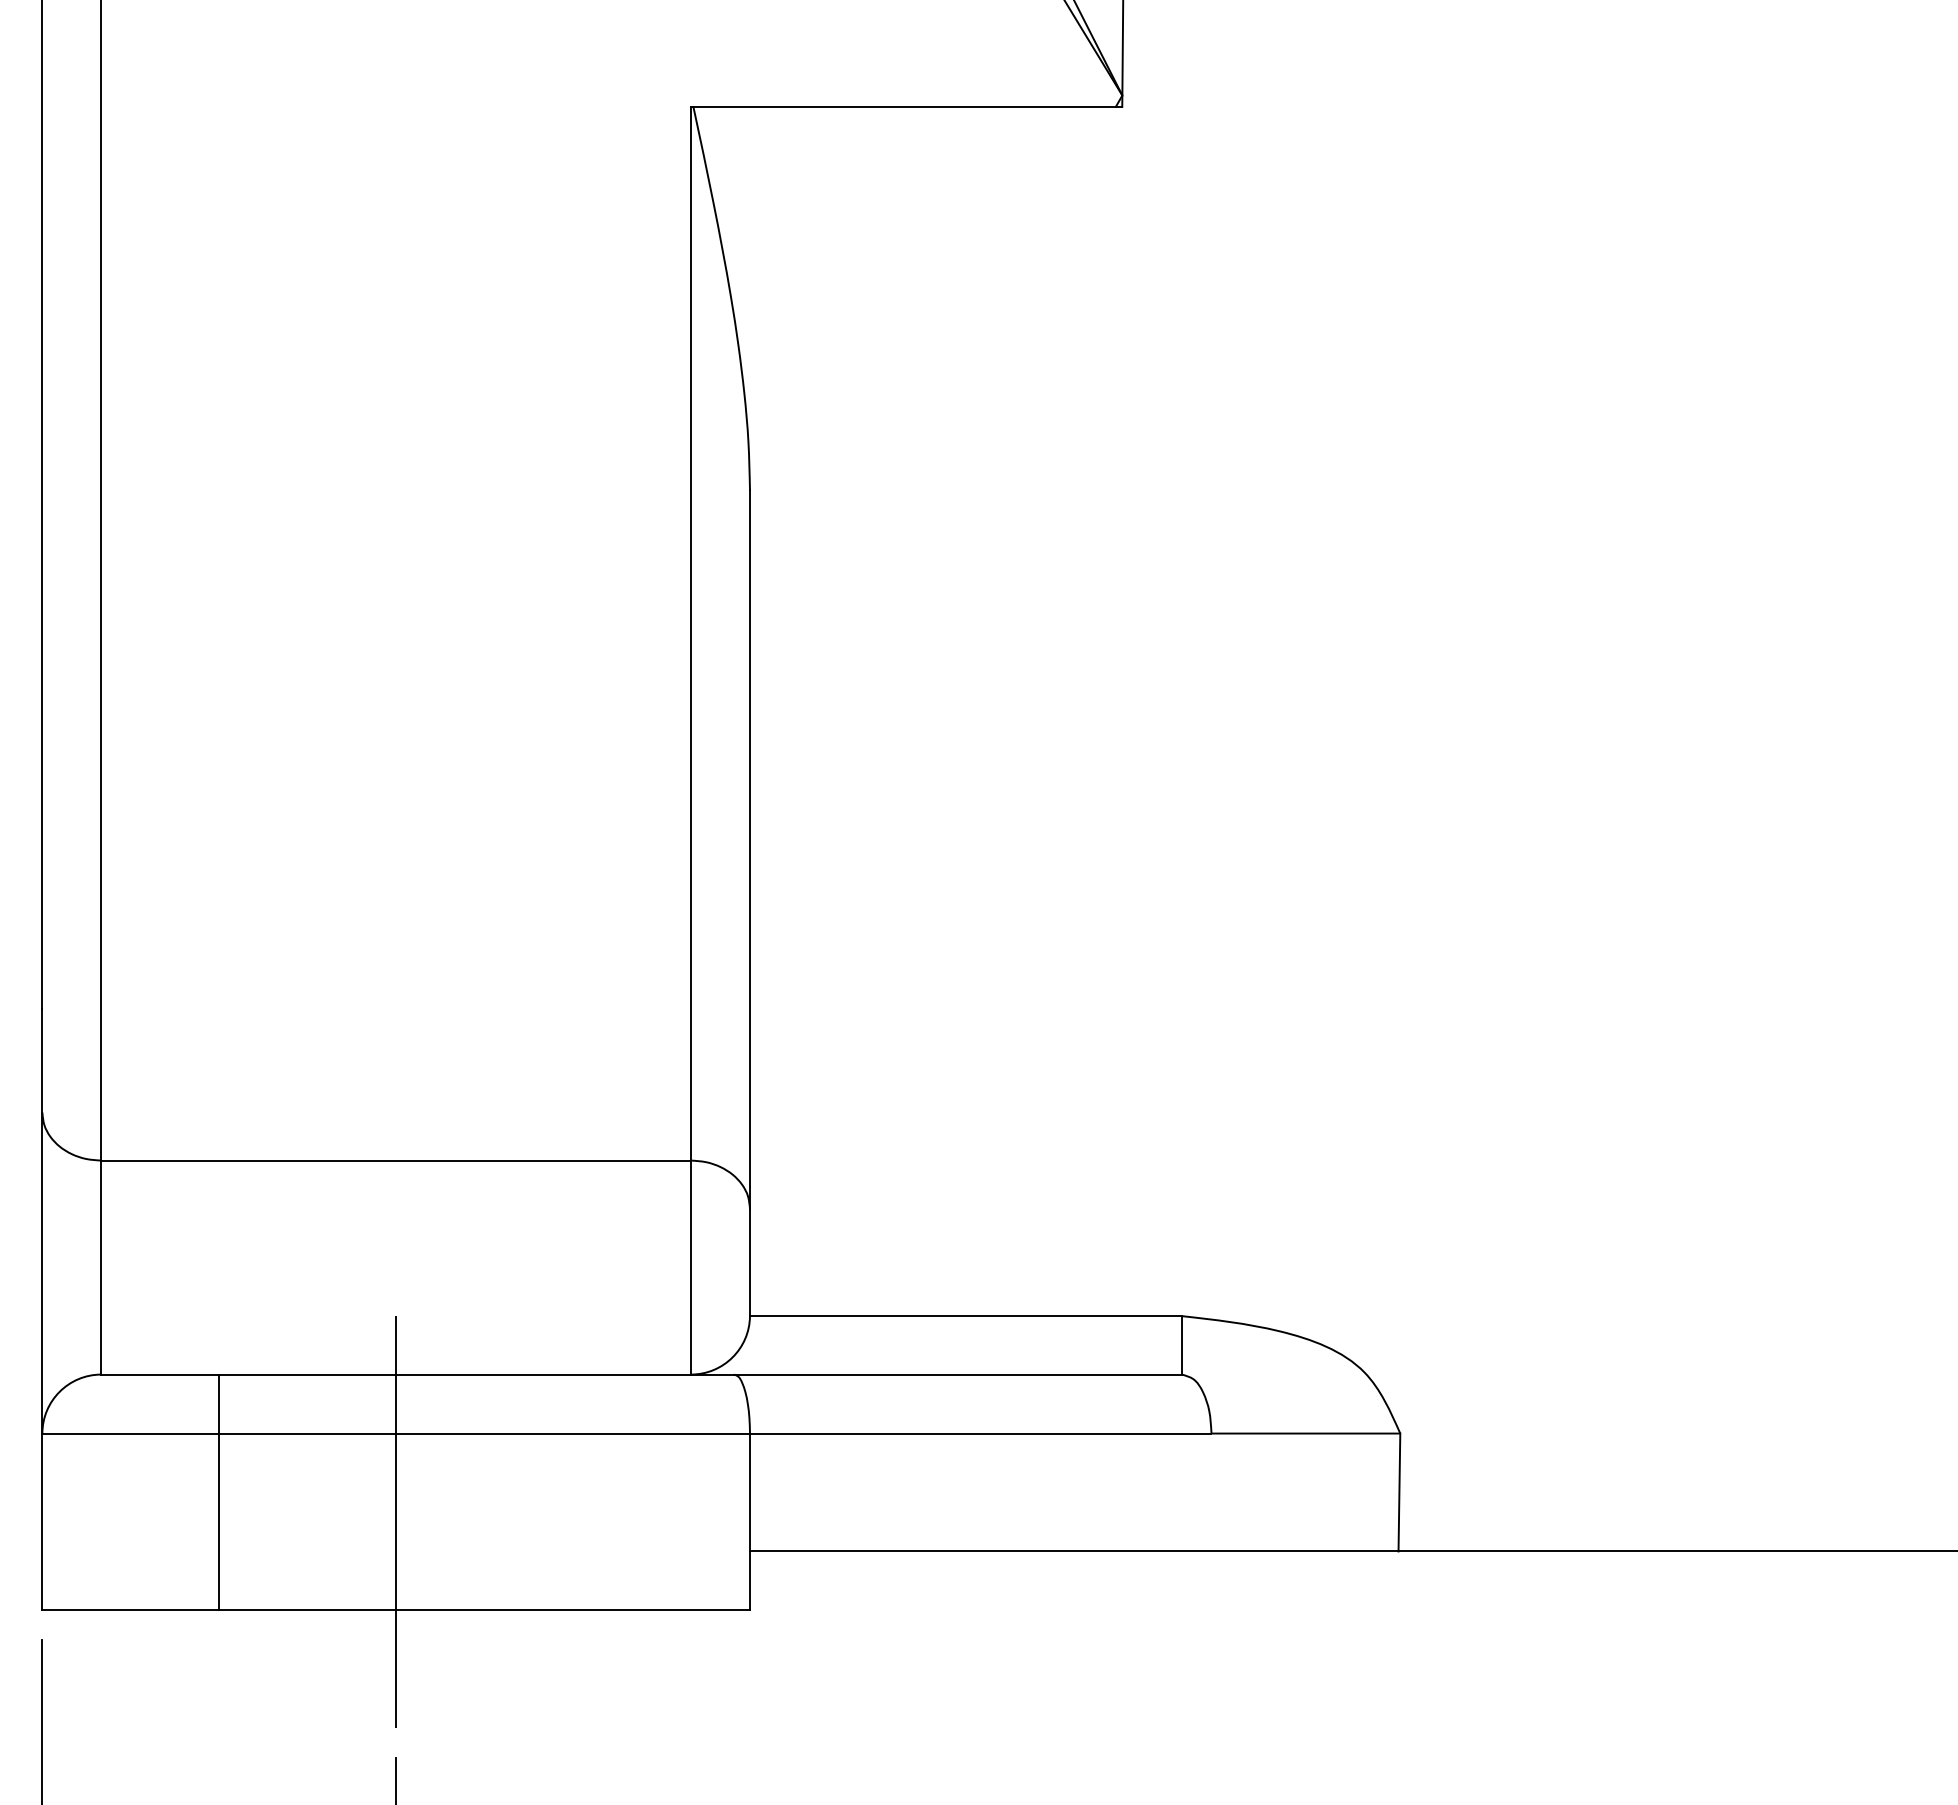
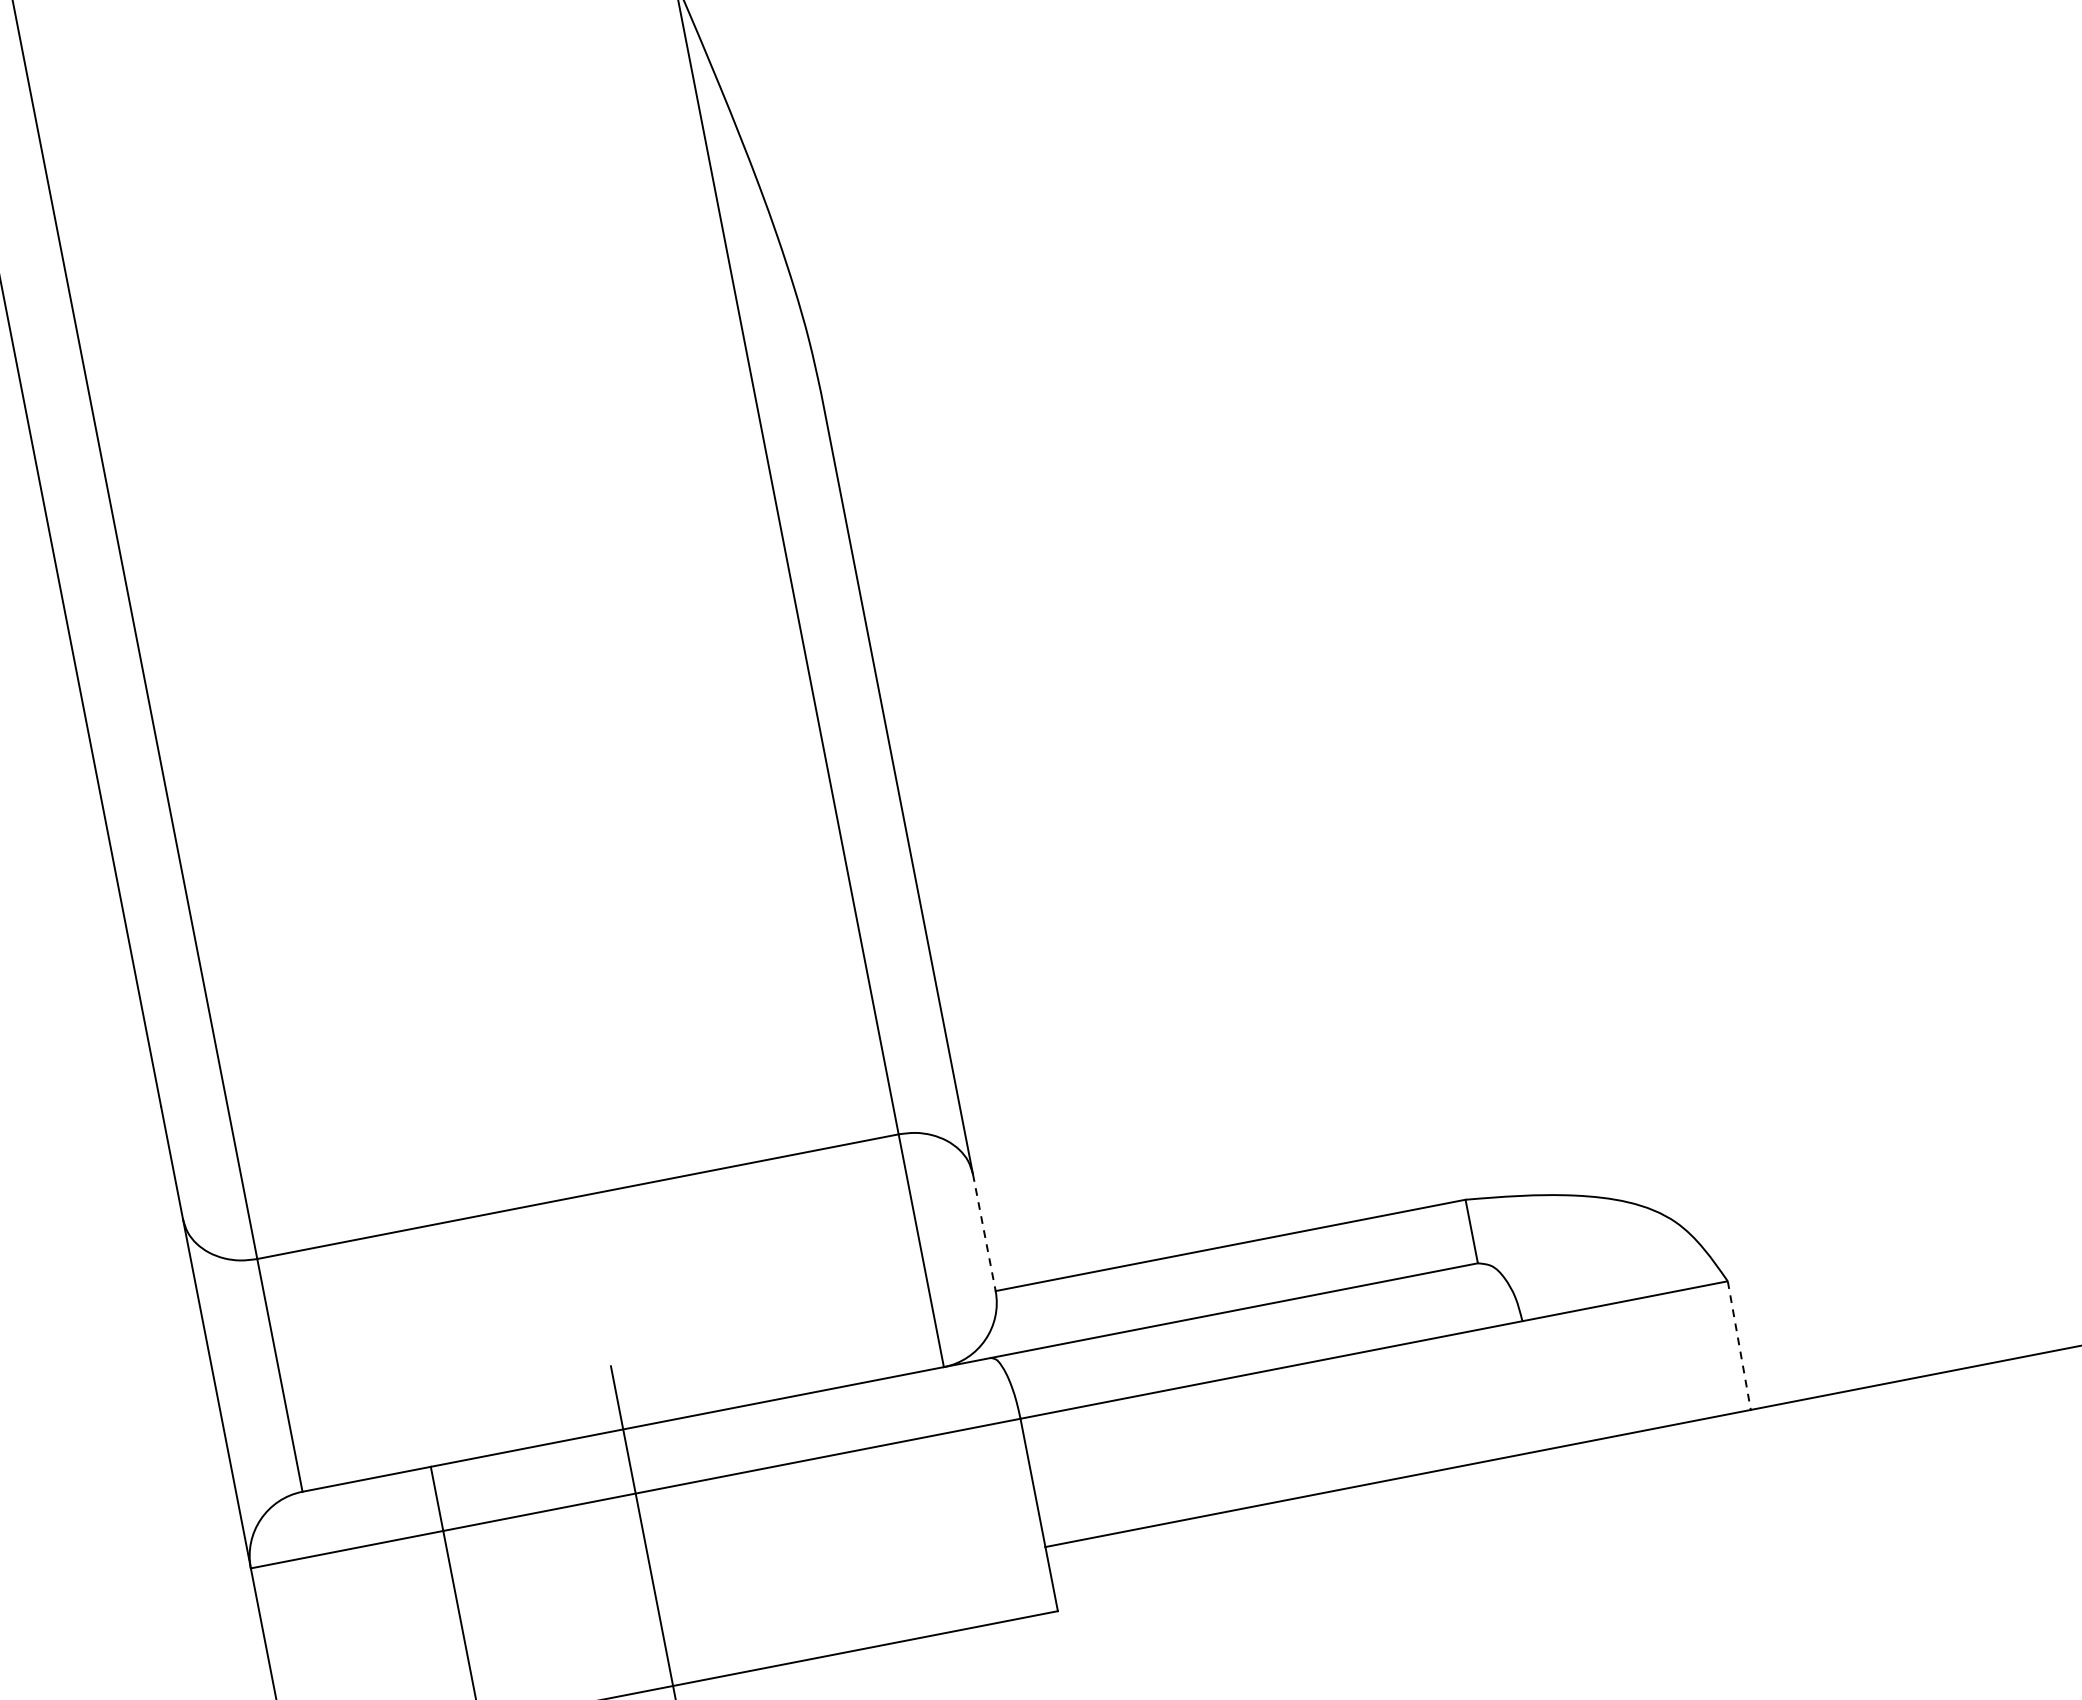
line: (750, 1262) -> (984, 1232), solid -> dashed
line: (1399, 1492) -> (1739, 1345), solid -> dashed

